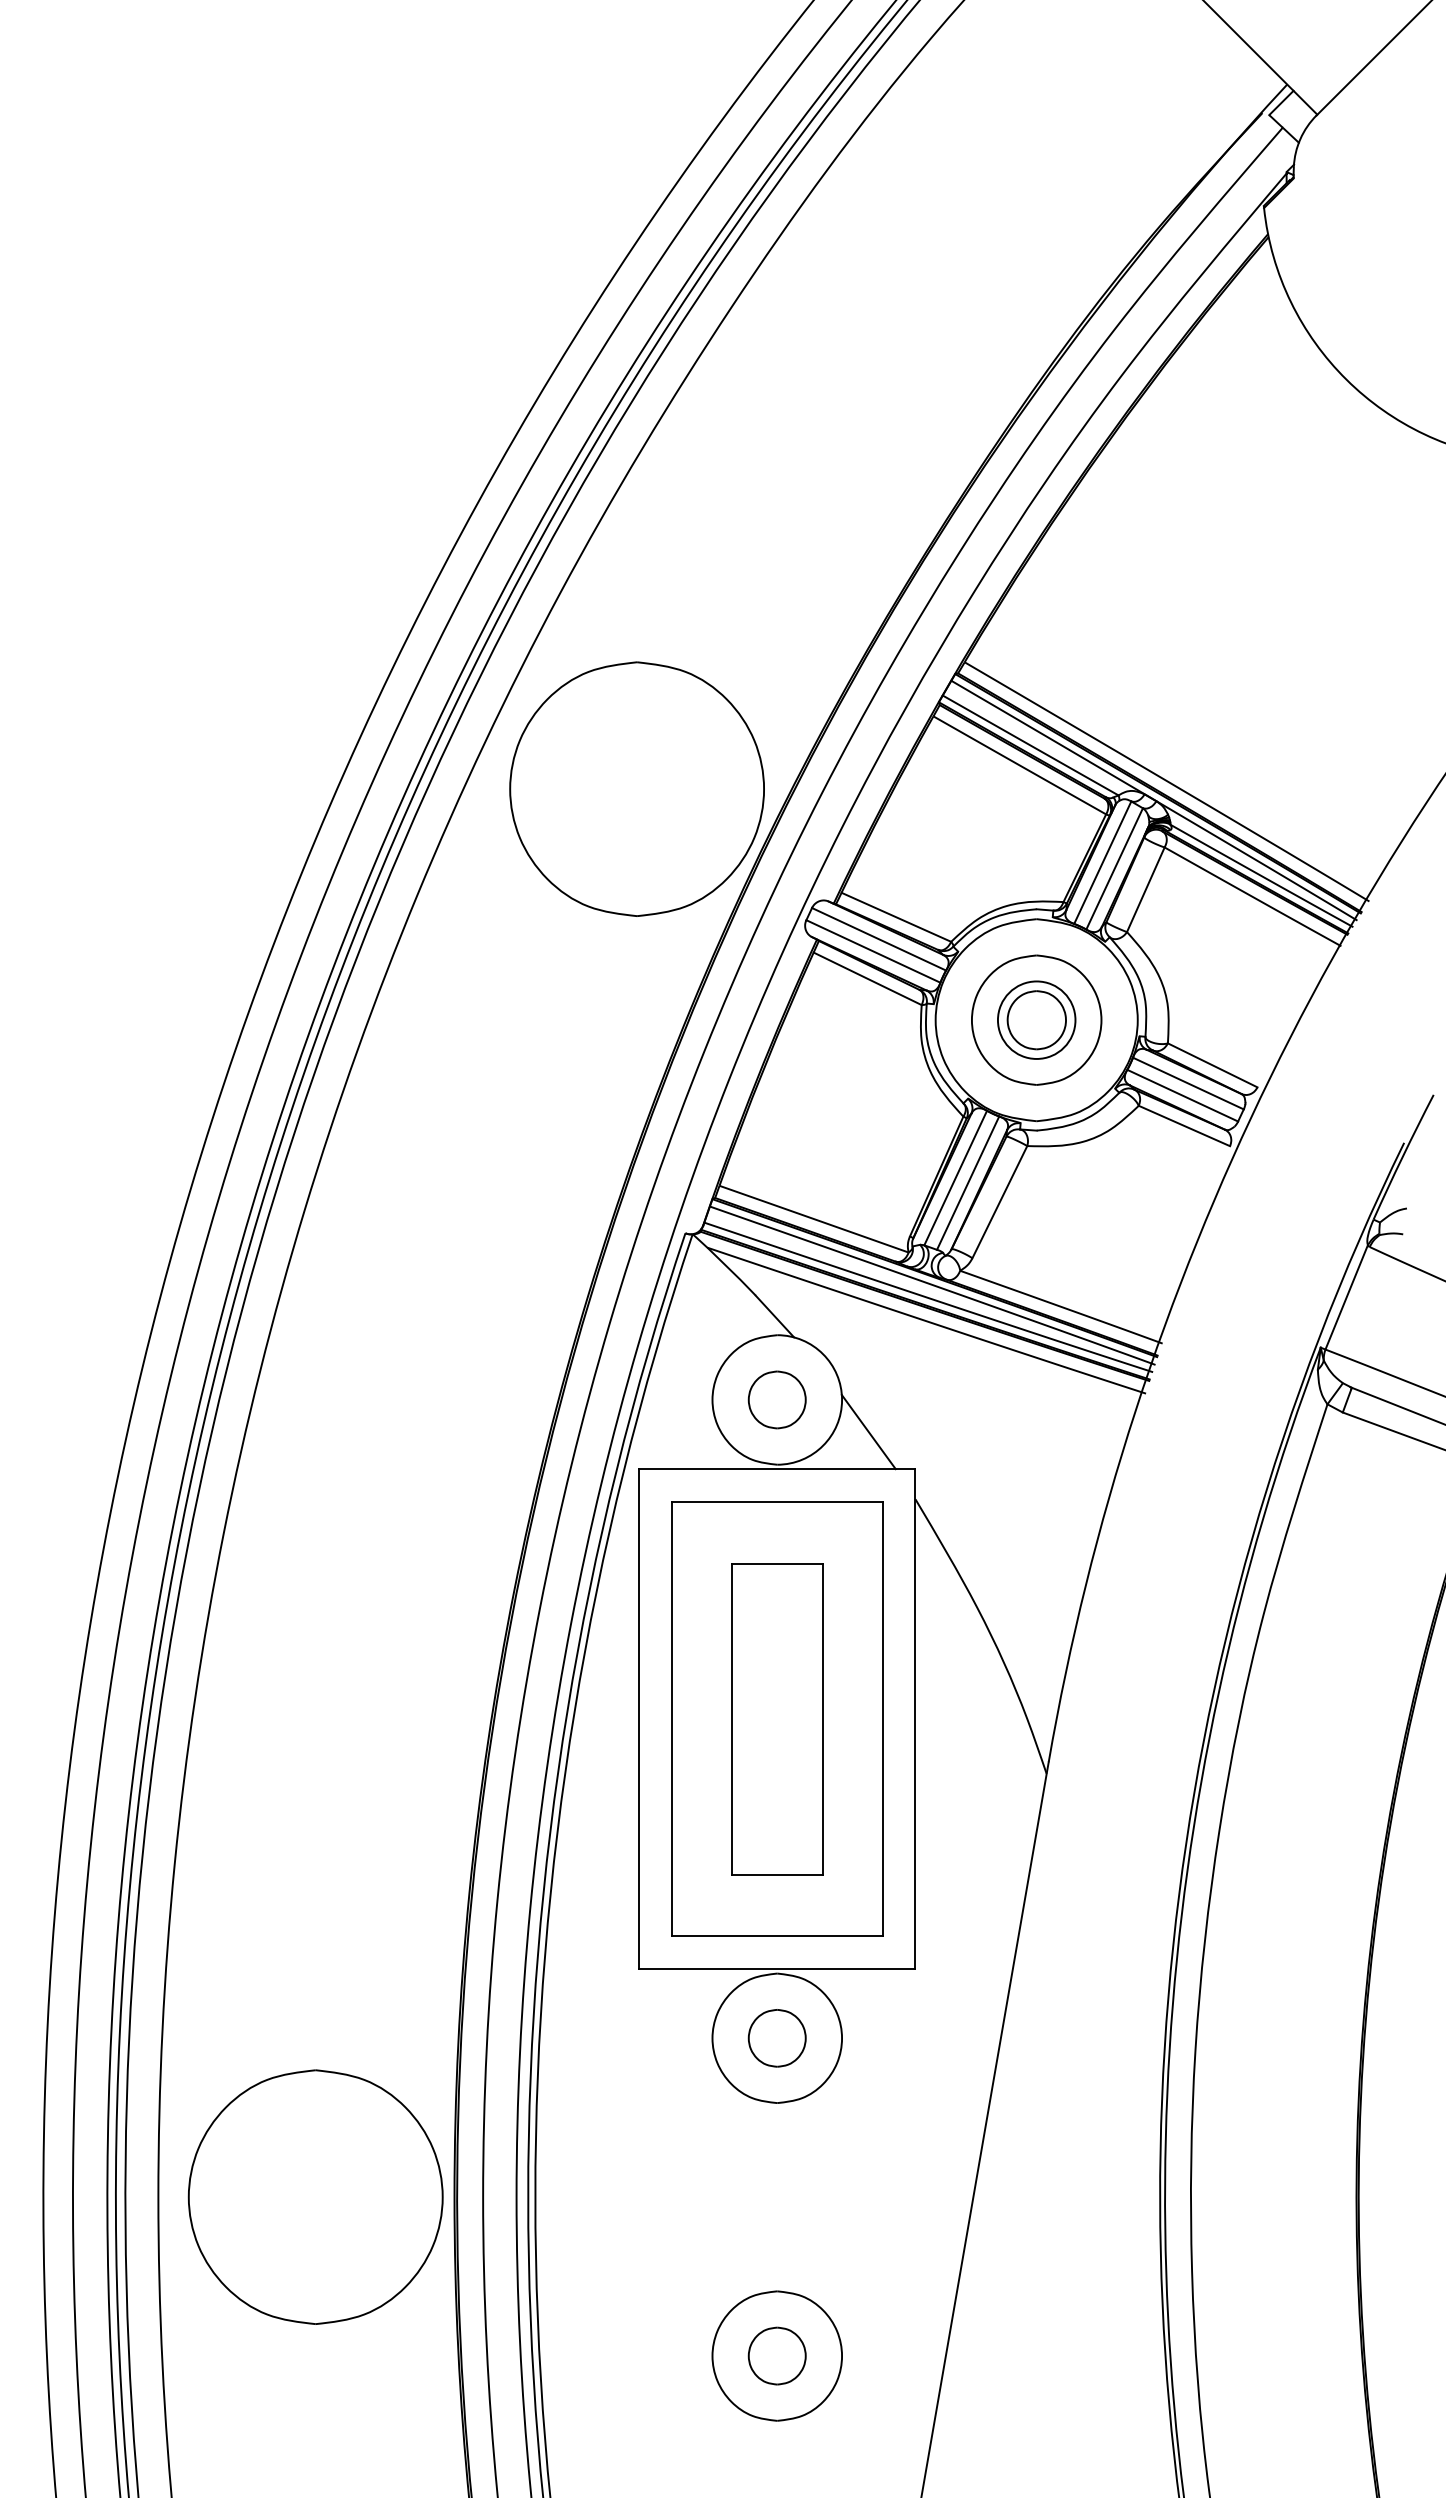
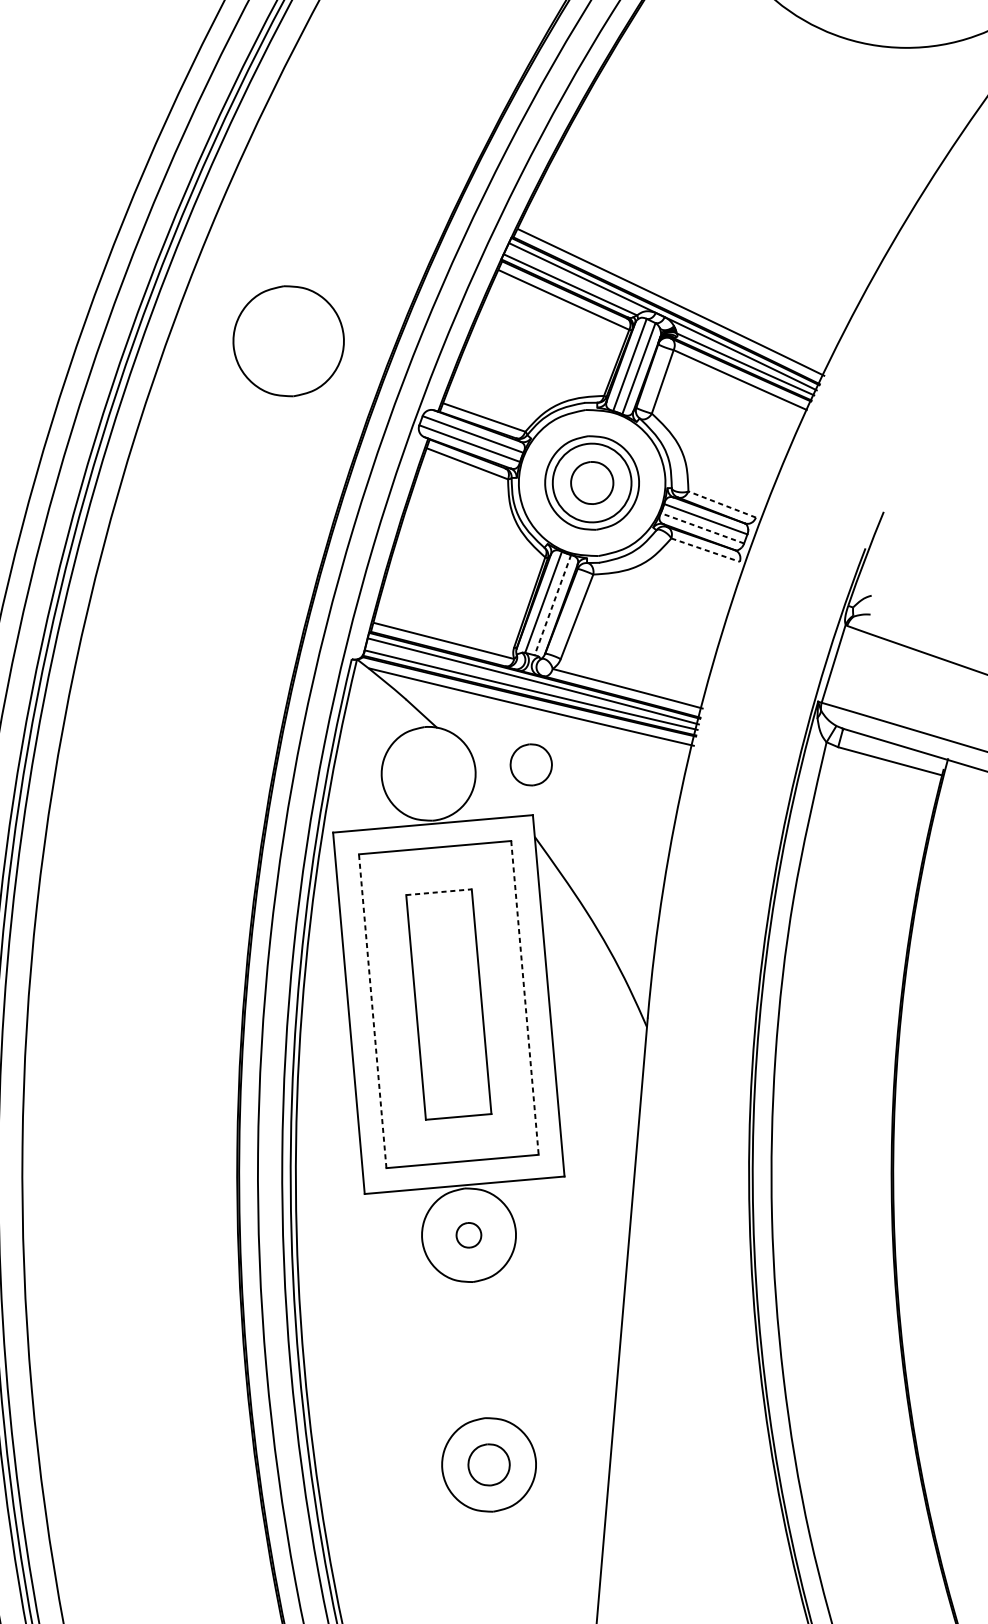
part: (636, 788) -> (288, 340), size x0.6
circle: (1036, 1019) -> (591, 482), size x1.4
line: (1212, 1065) -> (722, 504), solid -> dashed
line: (1182, 1095) -> (702, 528), solid -> dashed
line: (1184, 1126) -> (705, 550), solid -> dashed
line: (968, 1183) -> (553, 605), solid -> dashed
part: (776, 1399) -> (530, 764), moved
line: (868, 1431) -> (496, 790), removed
line: (777, 1563) -> (439, 892), solid -> dashed
line: (671, 1718) -> (372, 1010), solid -> dashed
line: (882, 1719) -> (524, 998), solid -> dashed
part: (776, 2038) -> (468, 1235), size x0.6
part: (315, 2196) -> (145, 1378), removed

